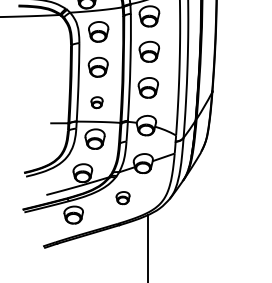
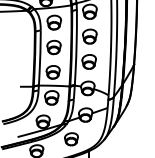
part: (96, 102) -> (52, 72), size x1.67
part: (122, 197) -> (71, 138), size x1.43

